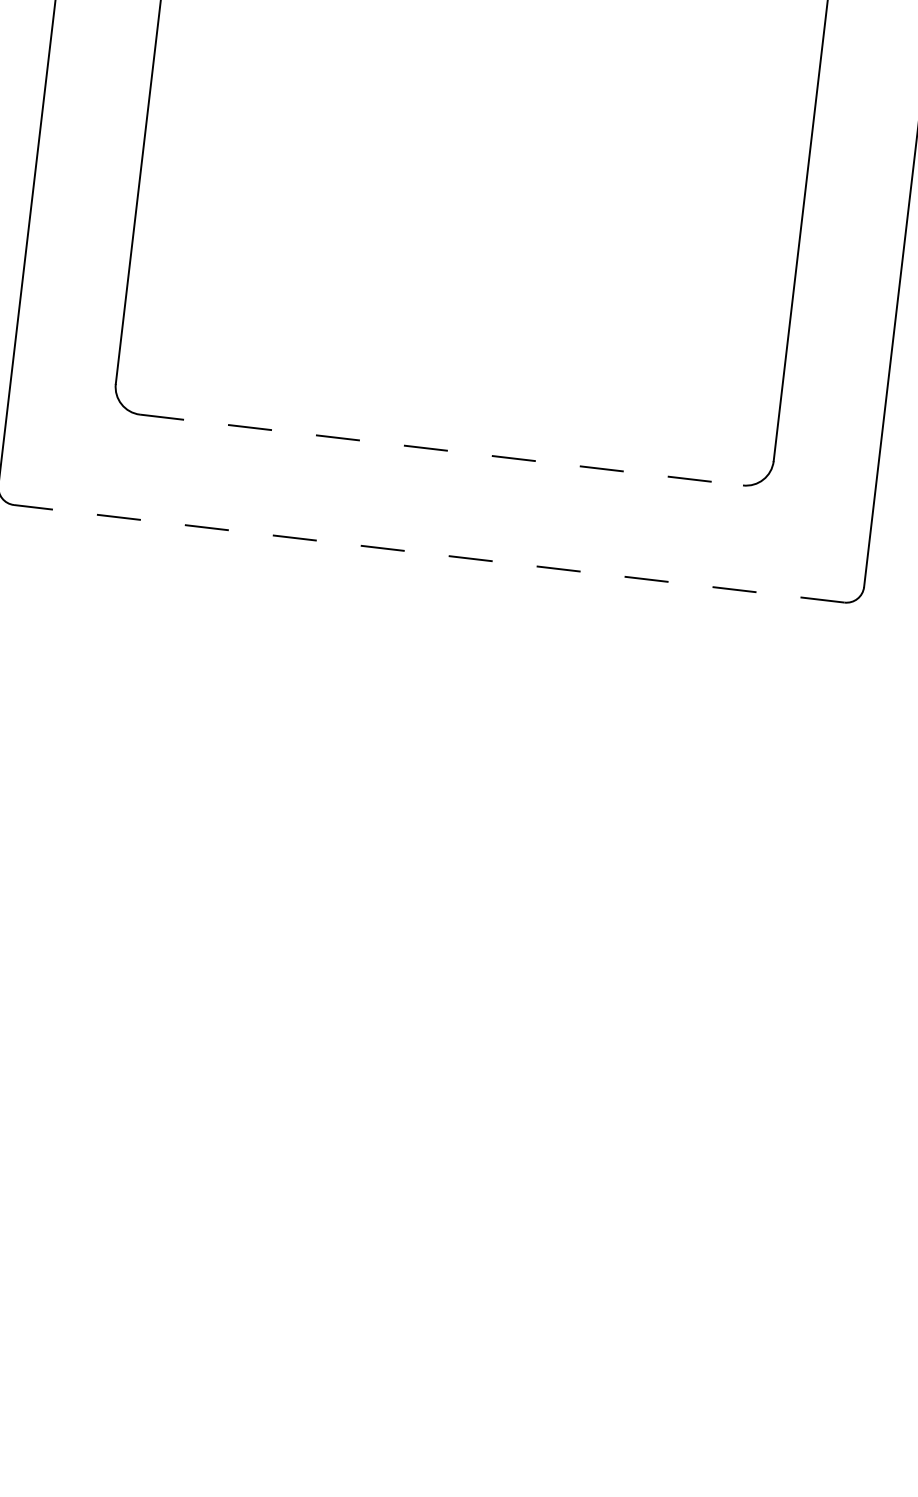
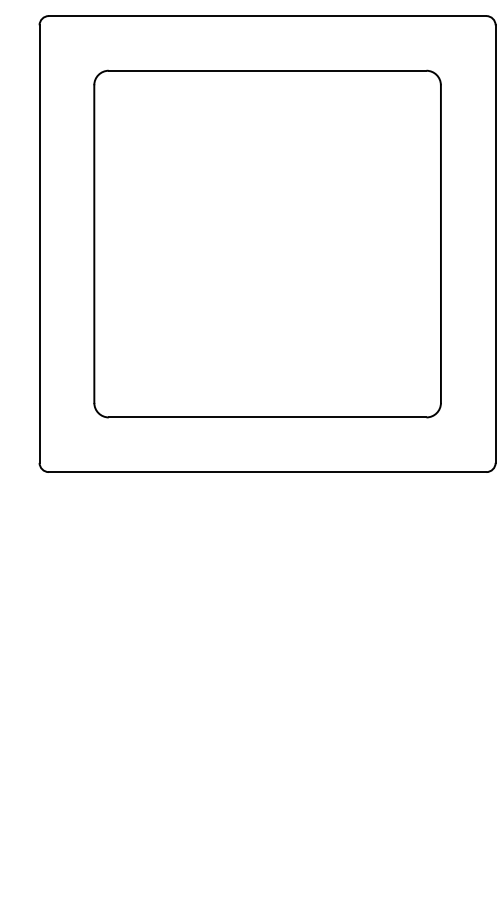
line: (441, 450) -> (267, 417), dashed -> solid
line: (428, 554) -> (267, 472), dashed -> solid

